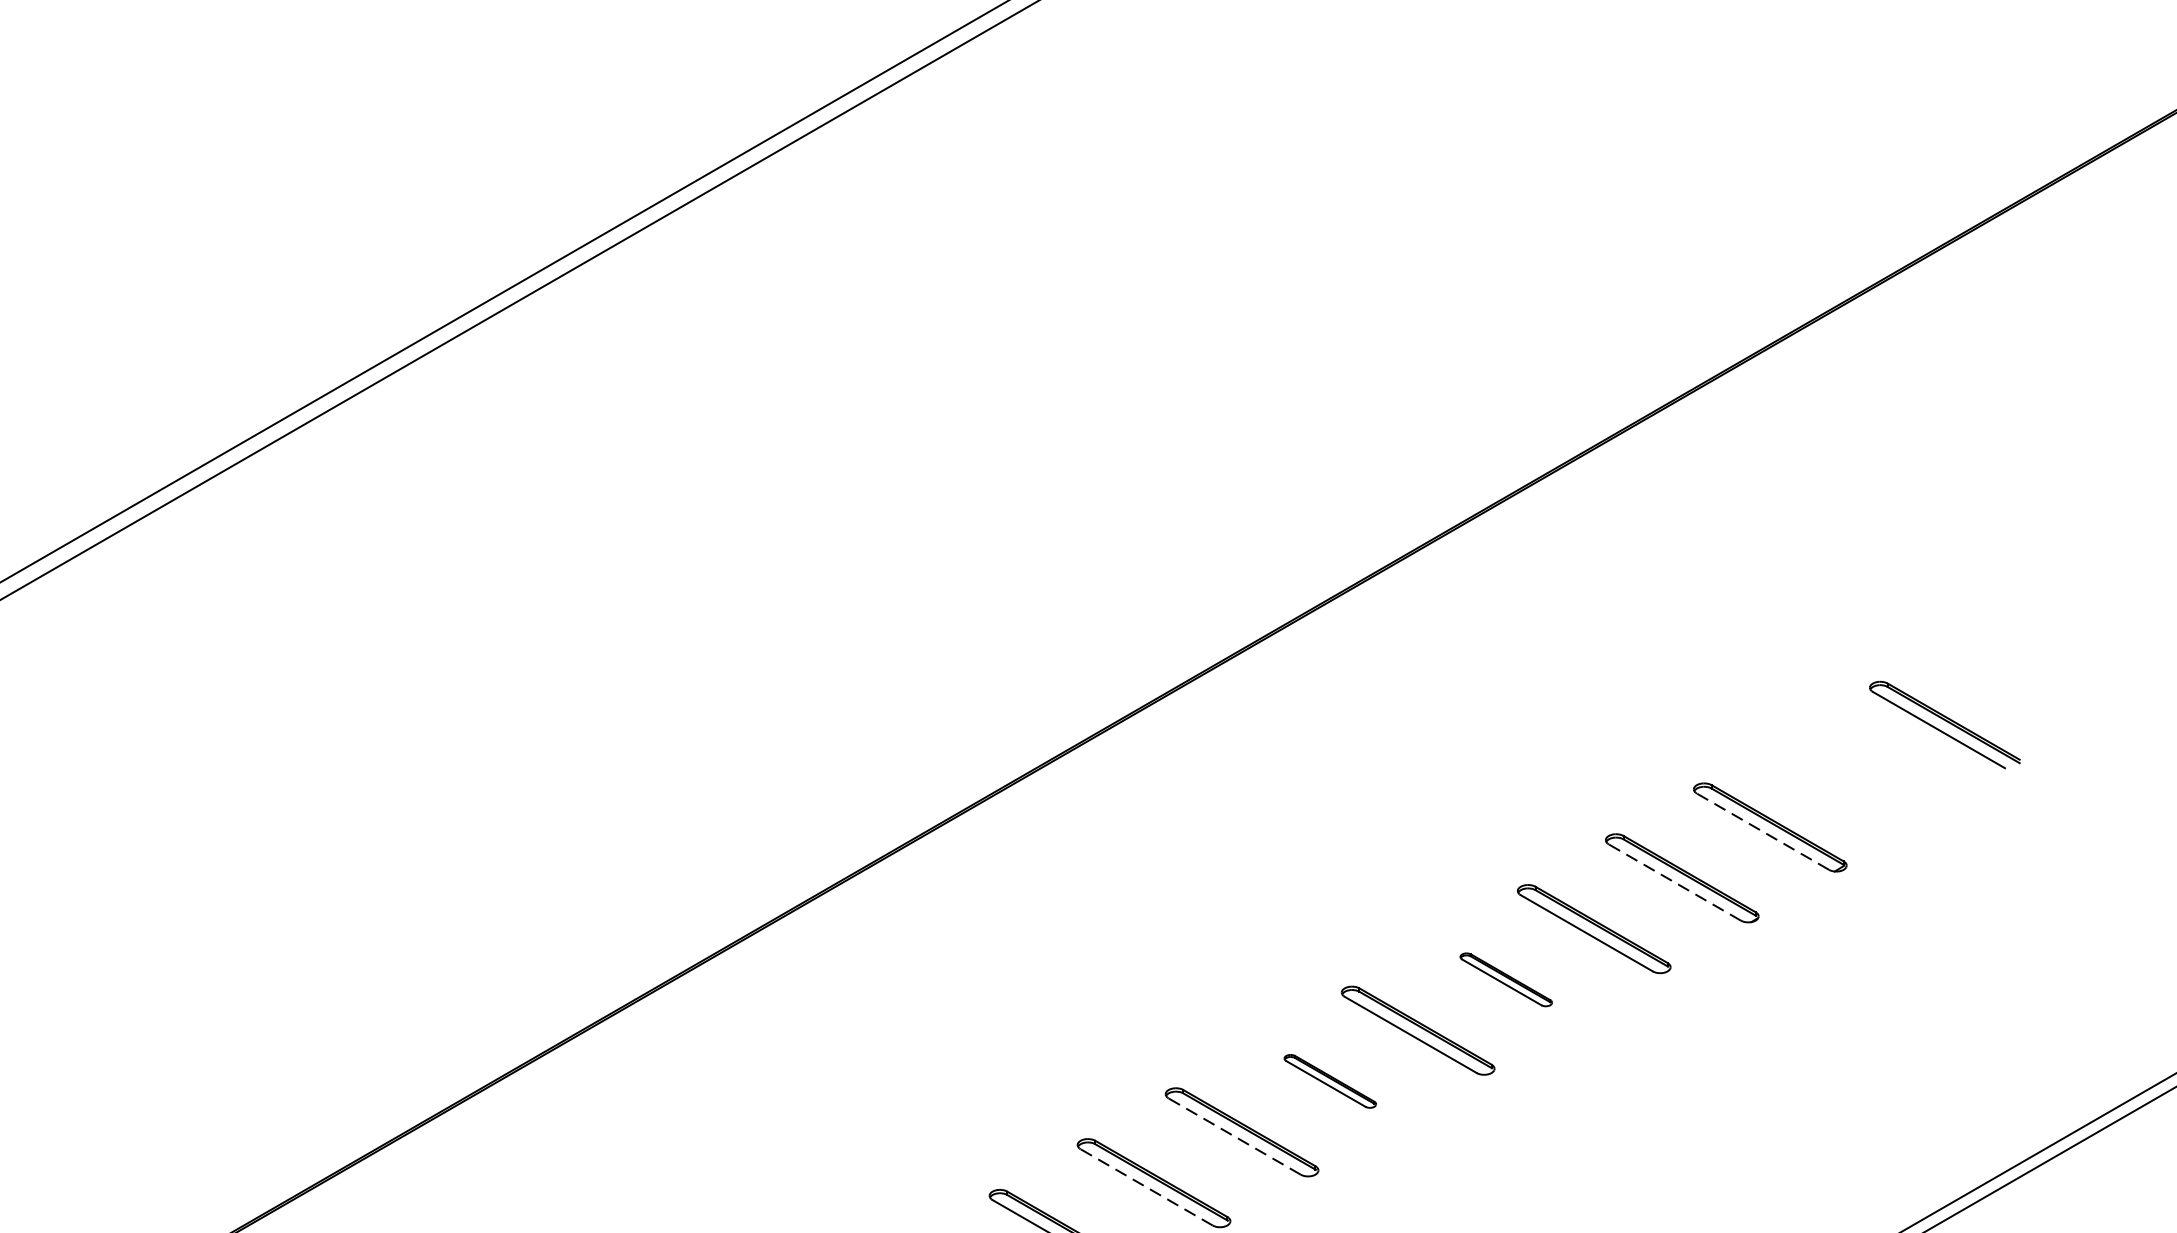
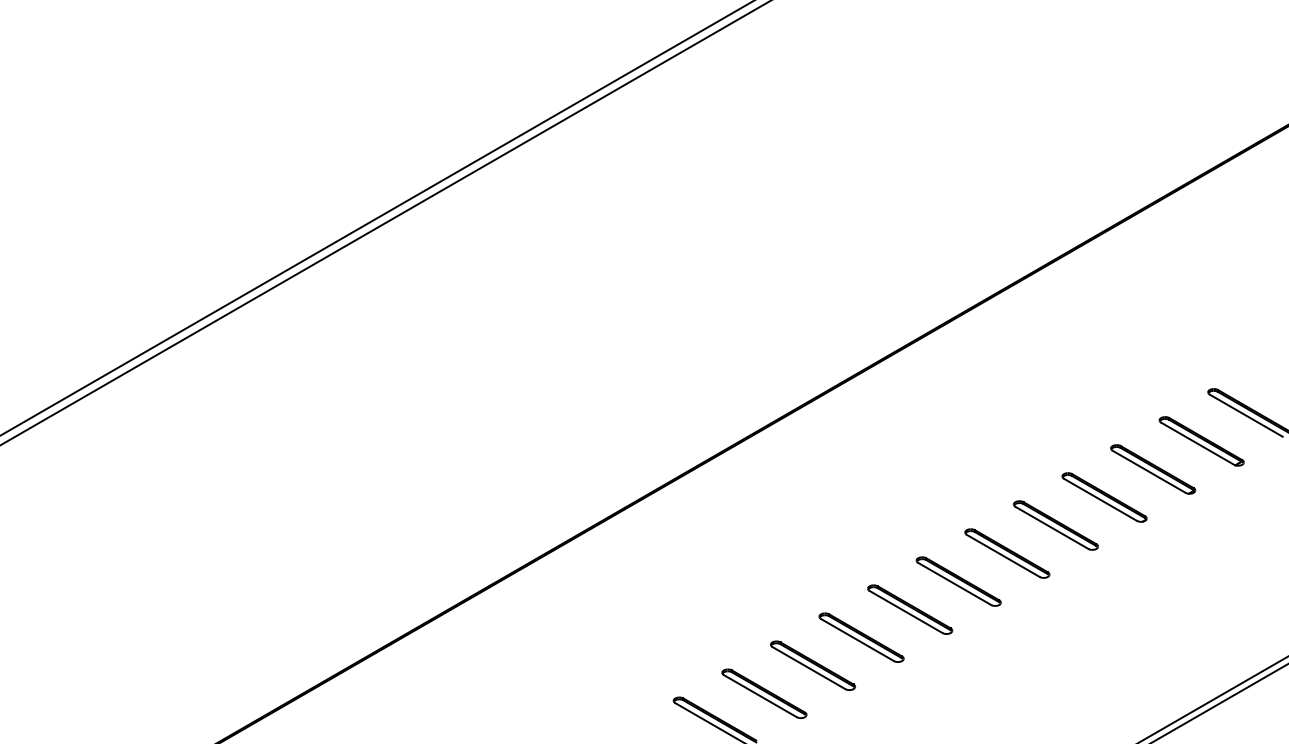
part: (1857, 776) -> (1201, 441), added
line: (1761, 831) -> (1148, 471), dashed -> solid
line: (1674, 881) -> (1100, 499), dashed -> solid
part: (1506, 979) -> (1007, 553), size x1.67
part: (1330, 1081) -> (910, 609), size x1.67
line: (1234, 1135) -> (857, 639), dashed -> solid
line: (1145, 1186) -> (808, 667), dashed -> solid

